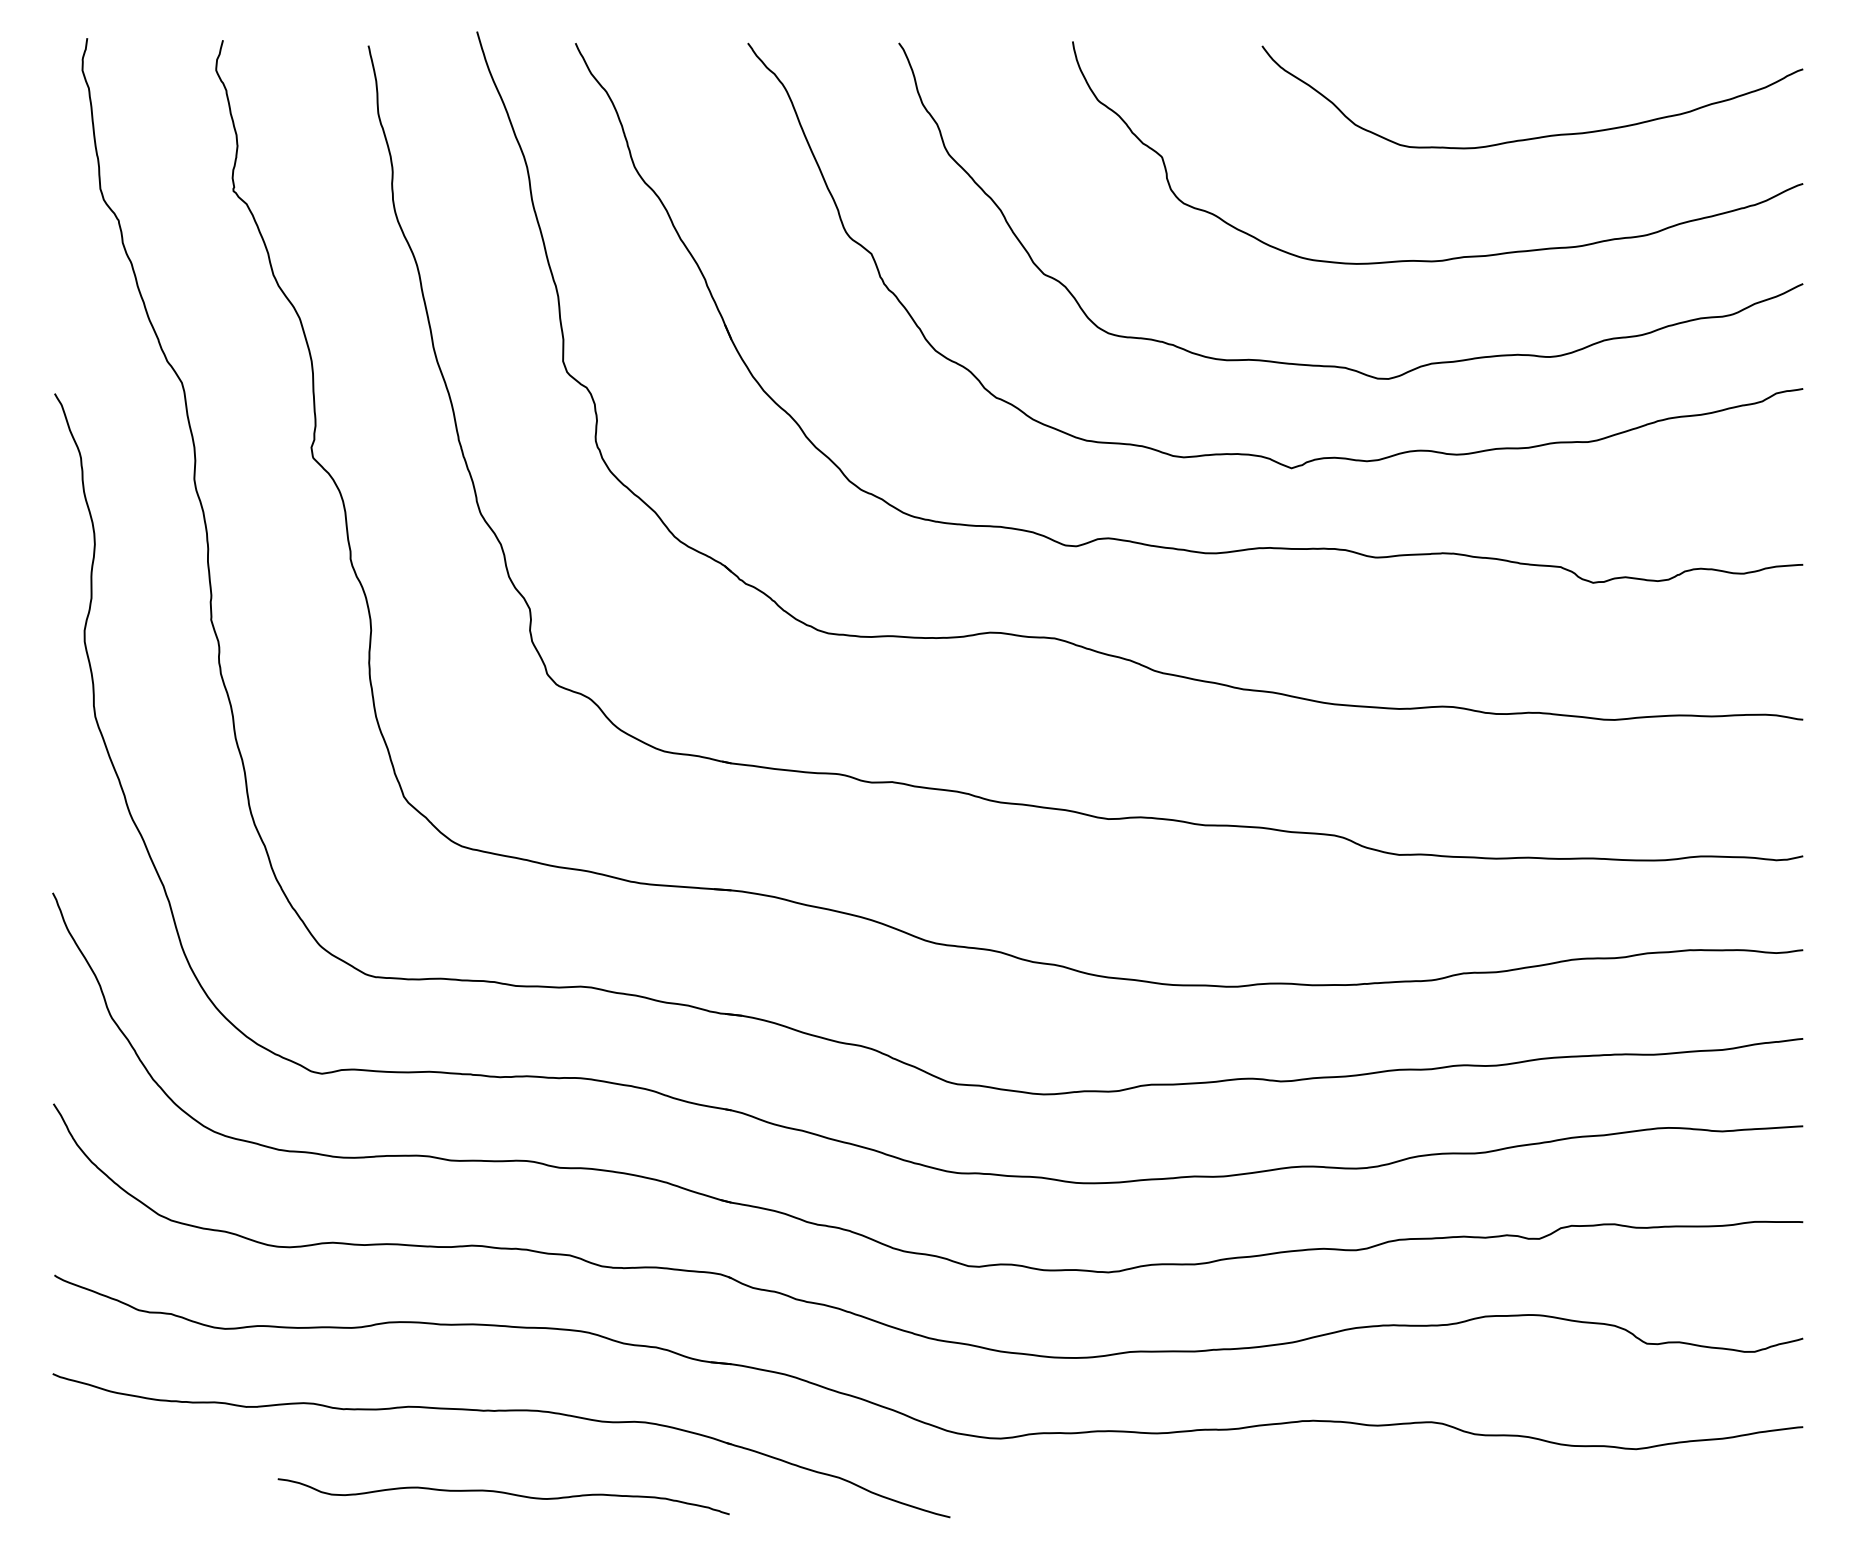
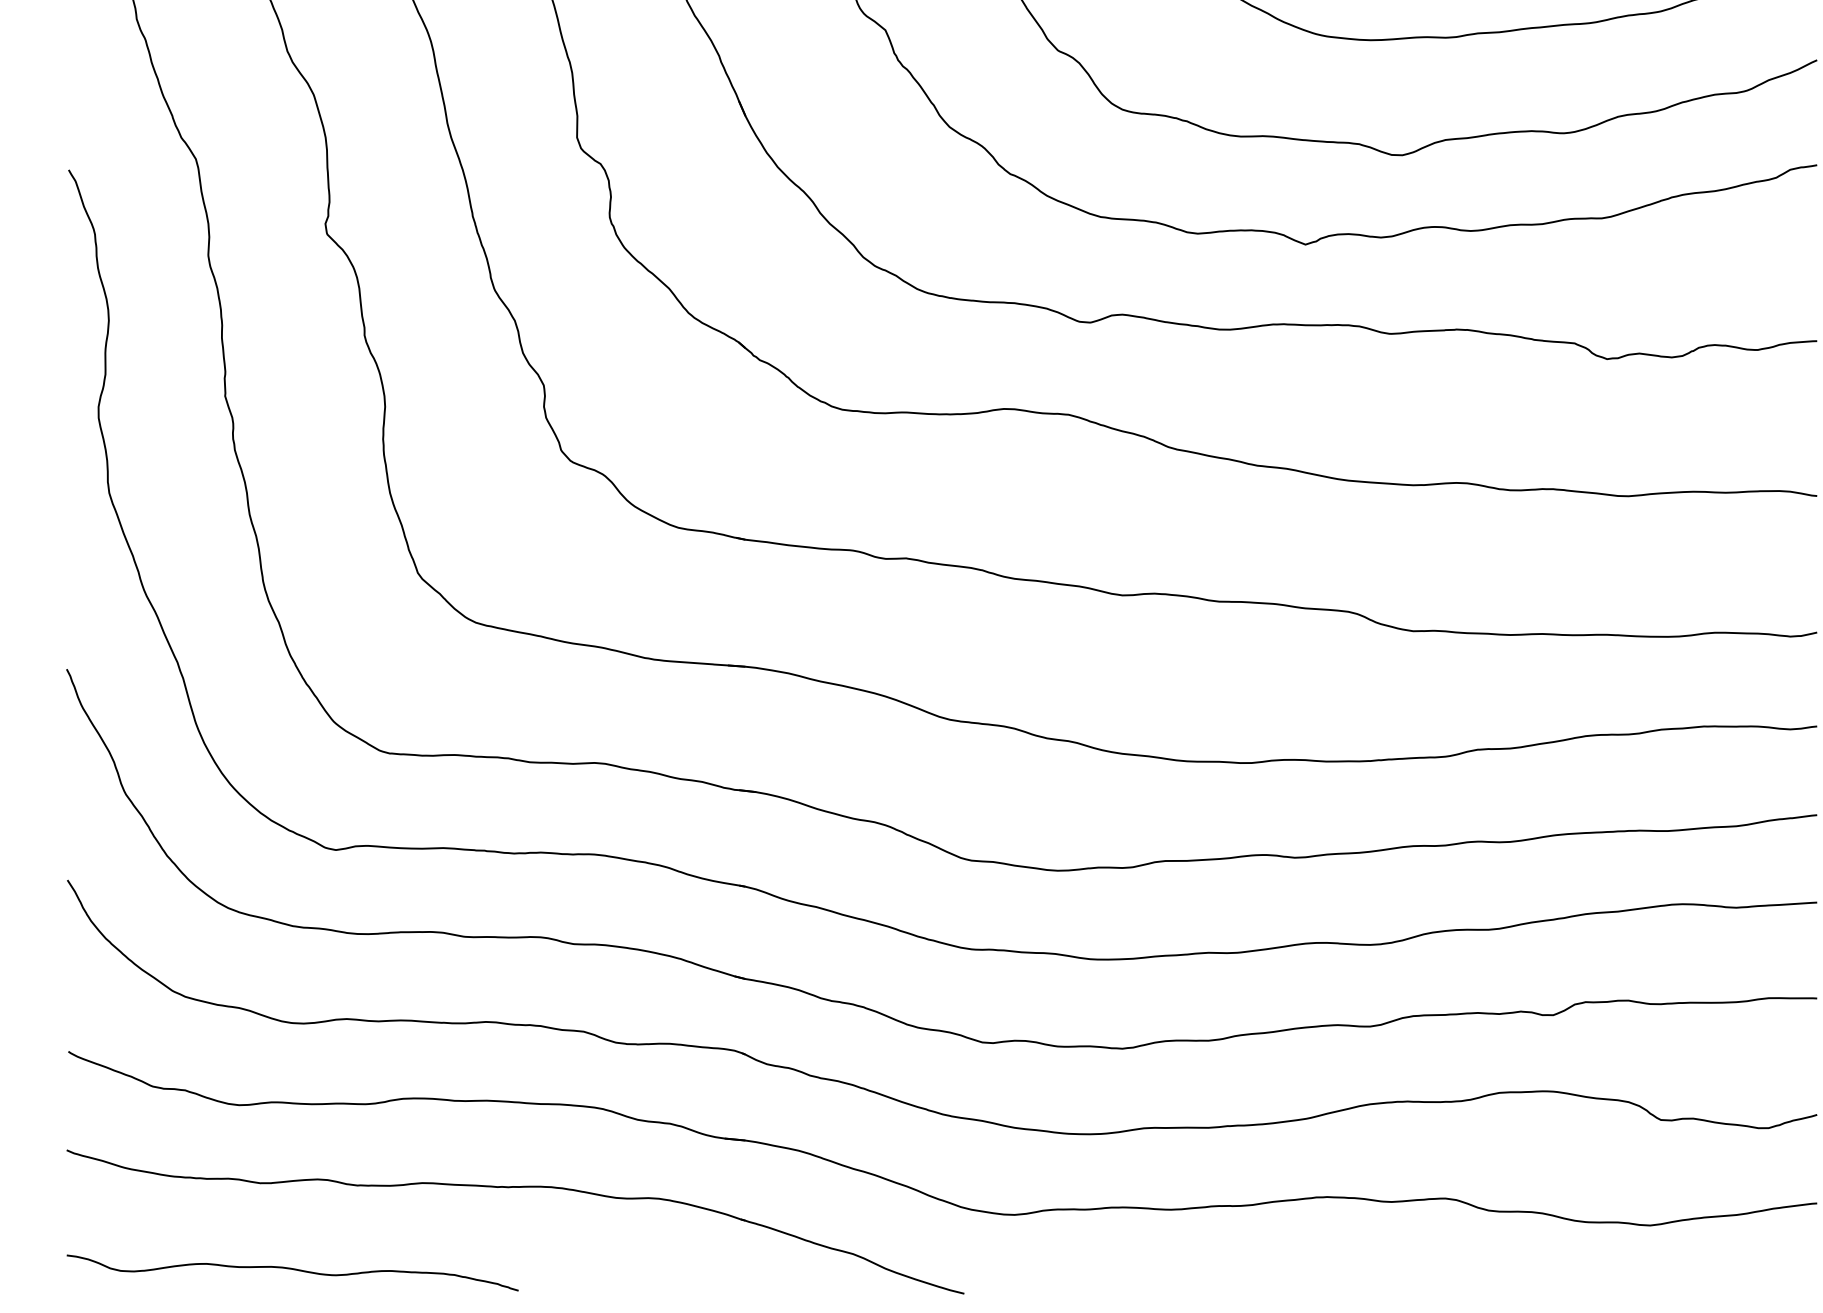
curve: (503, 1493) -> (292, 1269), moved

